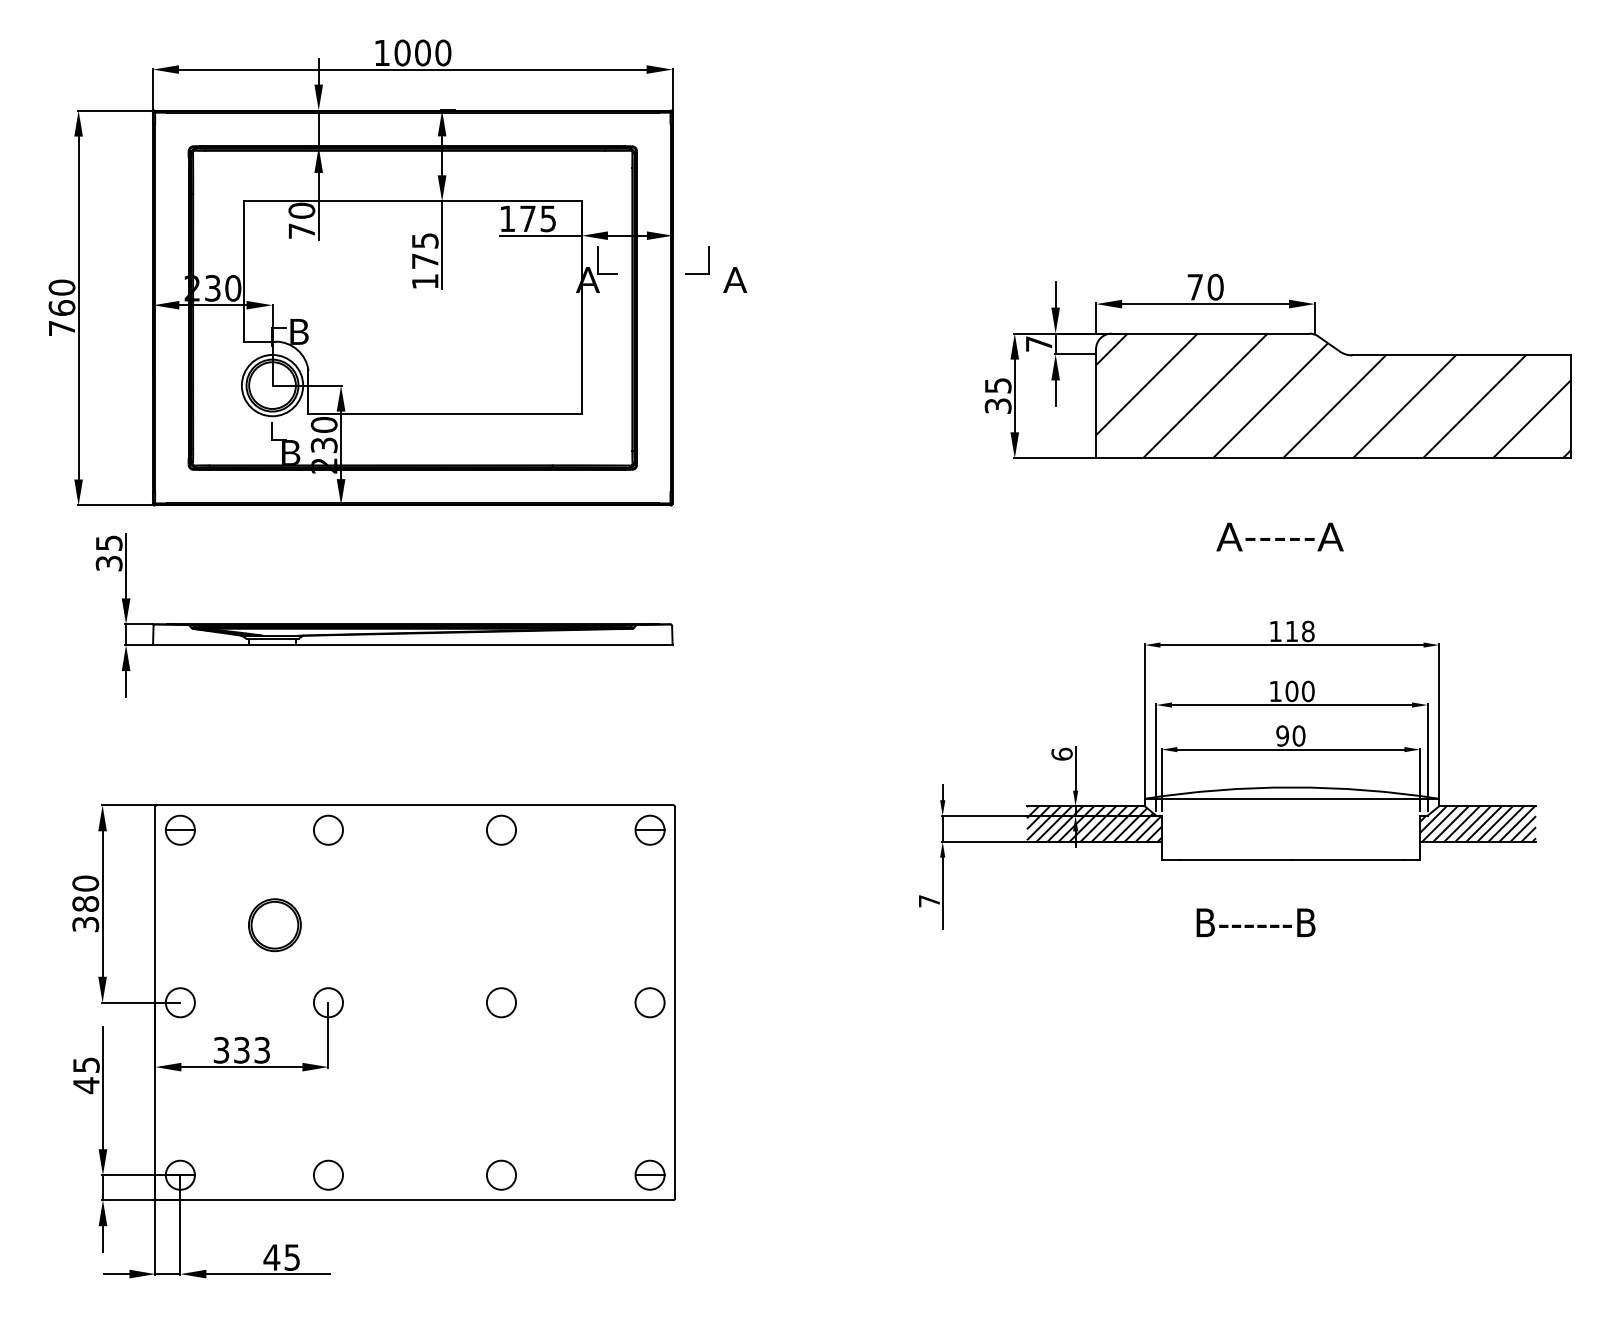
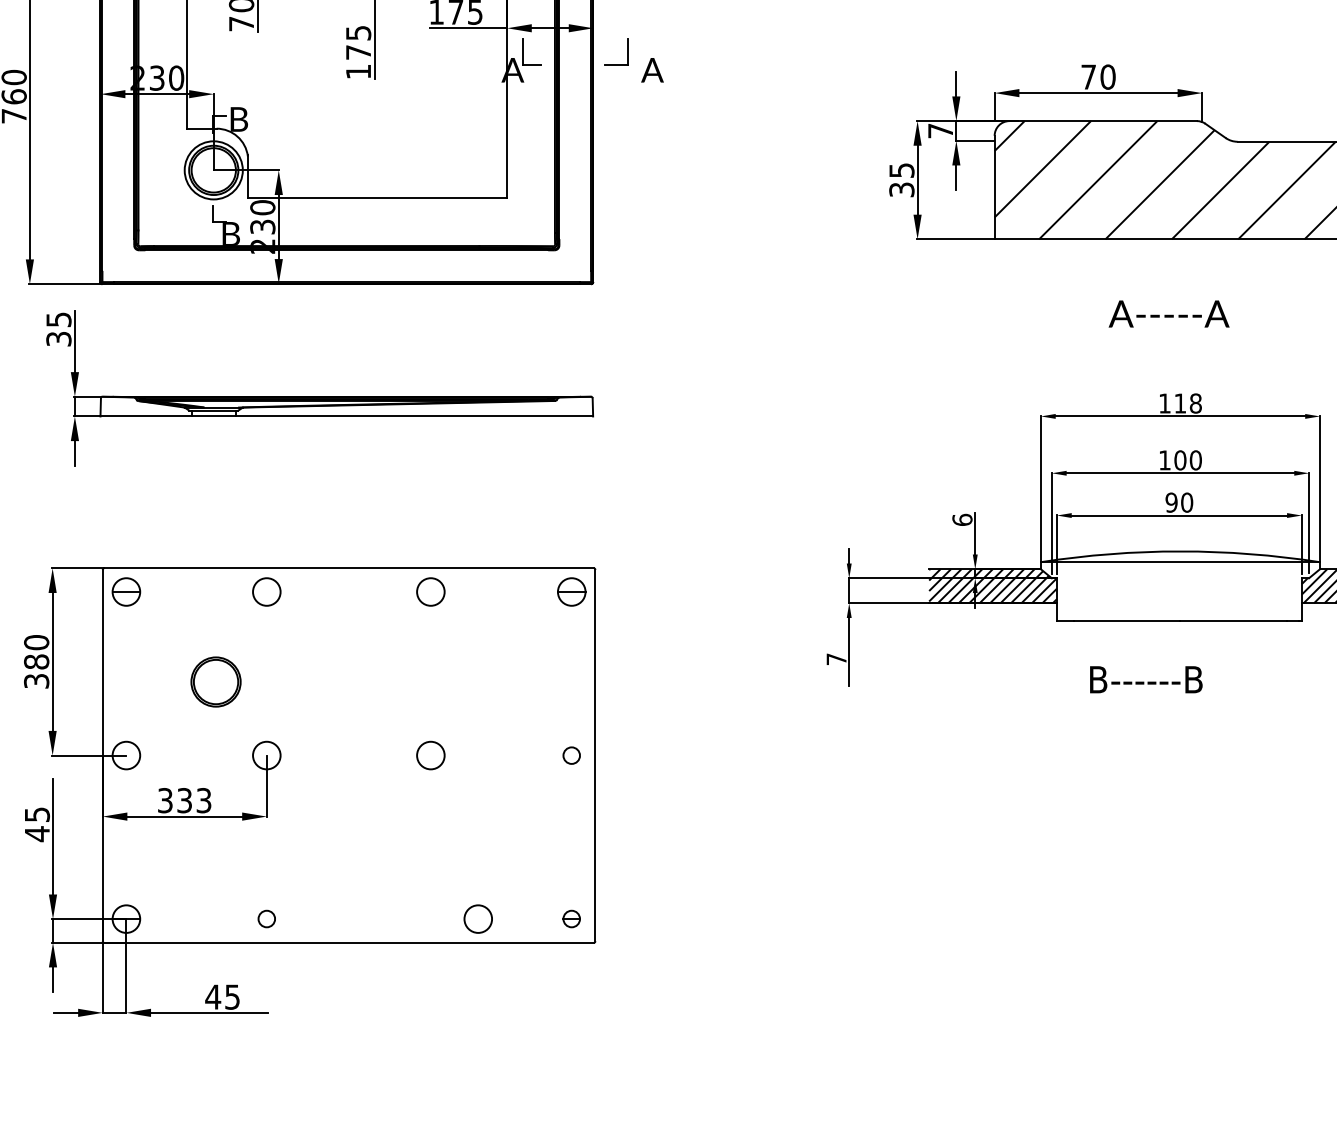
circle: (649, 1002) -> (571, 755), size x0.6
circle: (328, 1174) -> (266, 918), size x0.6
circle: (501, 1174) -> (478, 918), moved
part: (649, 1174) -> (571, 918), size x0.6

